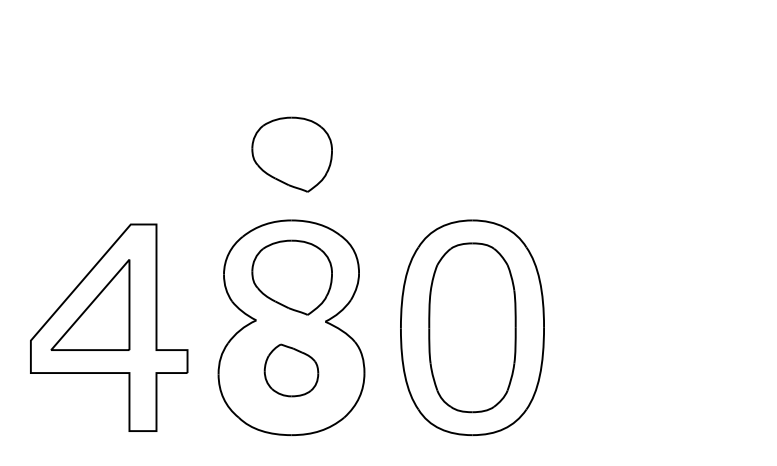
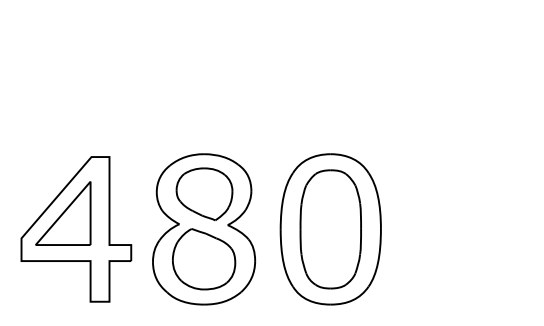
part: (291, 154) -> (204, 108), removed
part: (291, 370) -> (204, 259), size x1.67

